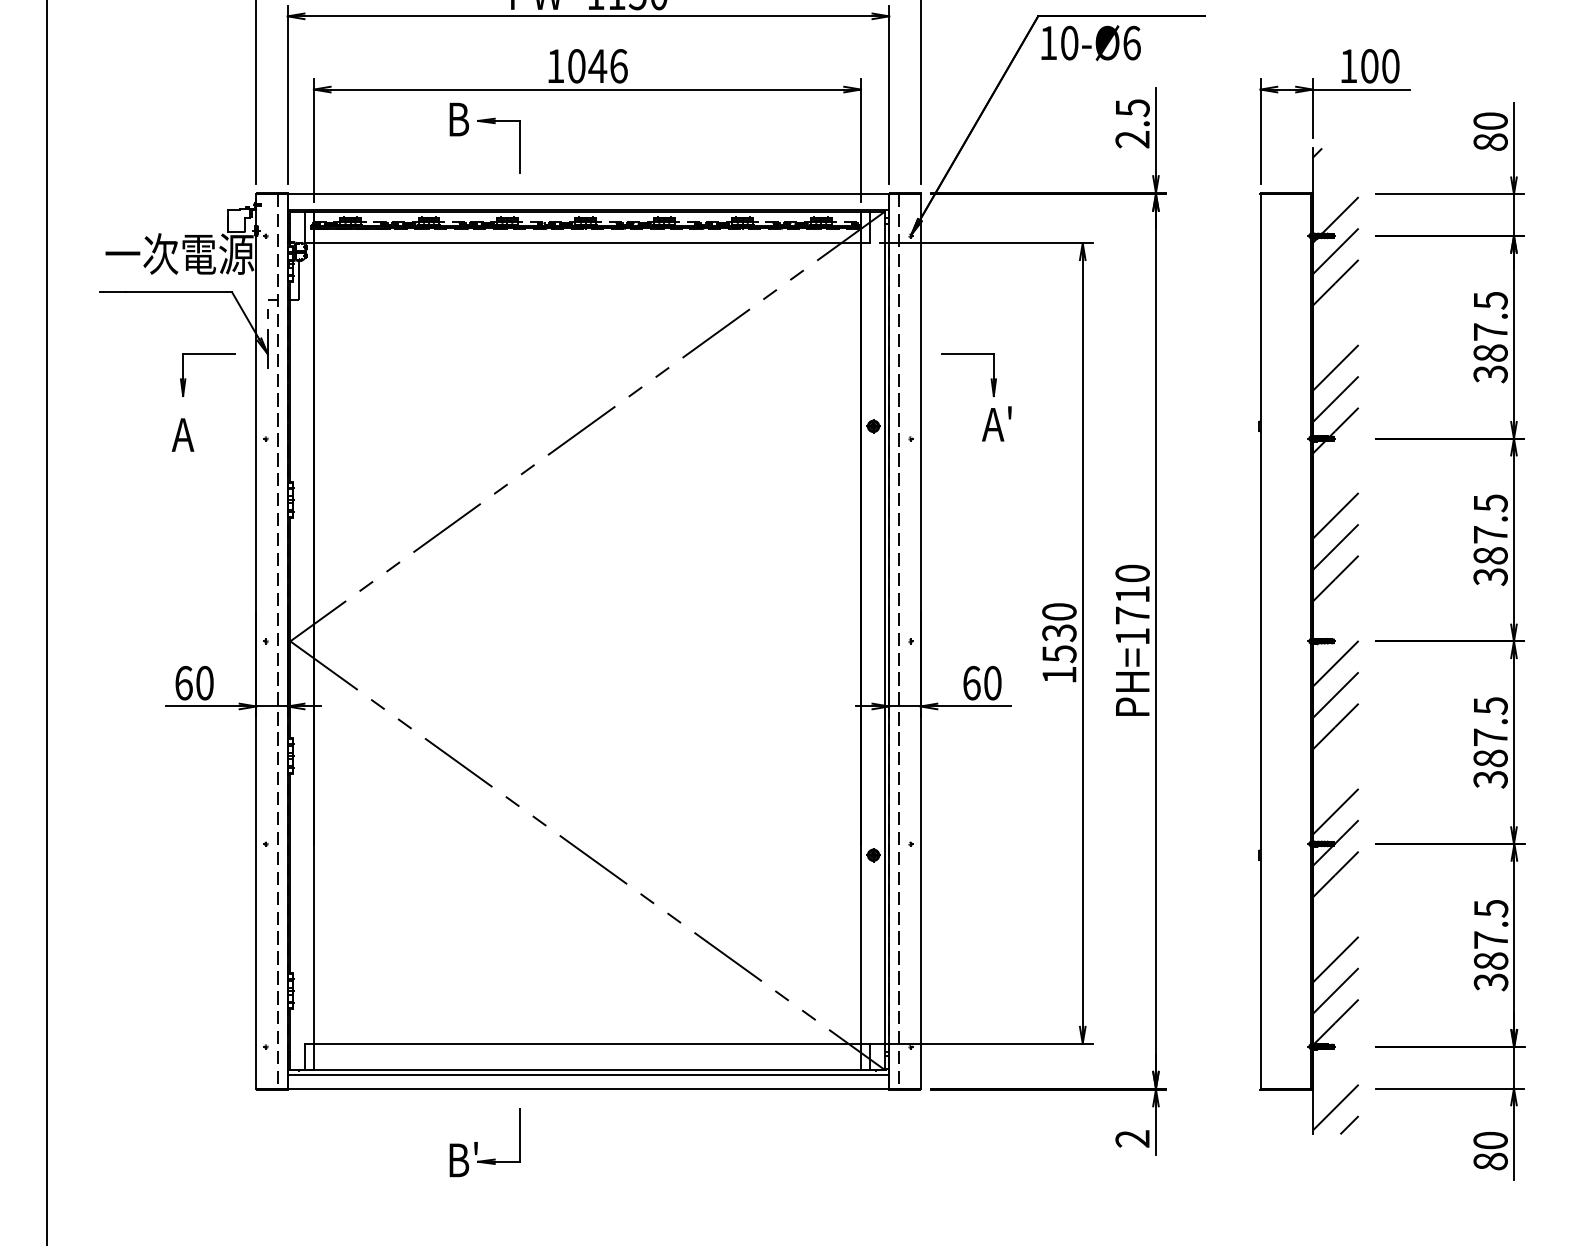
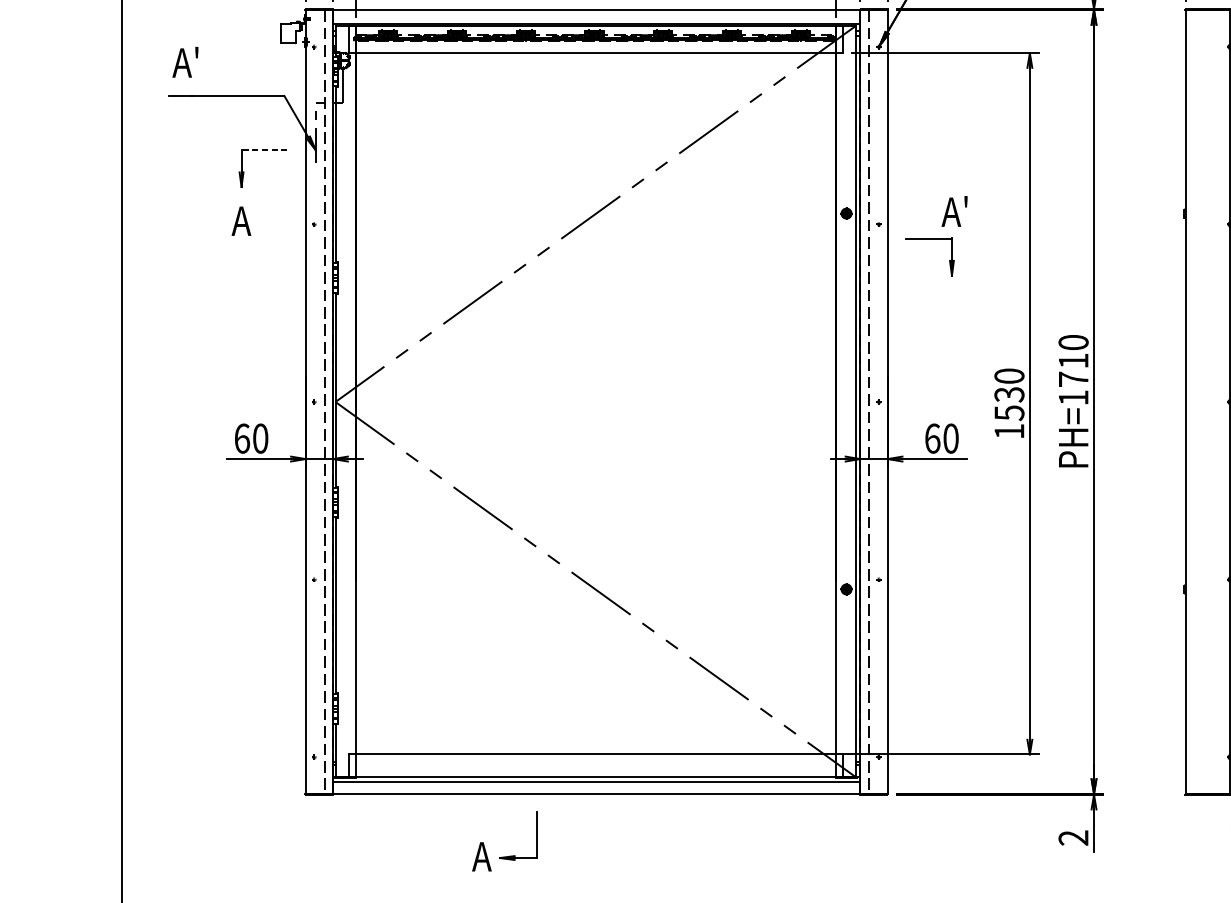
text: (179, 253) -> (238, 62), 一次電源 -> A'
line: (208, 353) -> (263, 149), solid -> dashed
part: (968, 354) -> (929, 239), moved
text: (461, 1159) -> (485, 856), B' -> A

